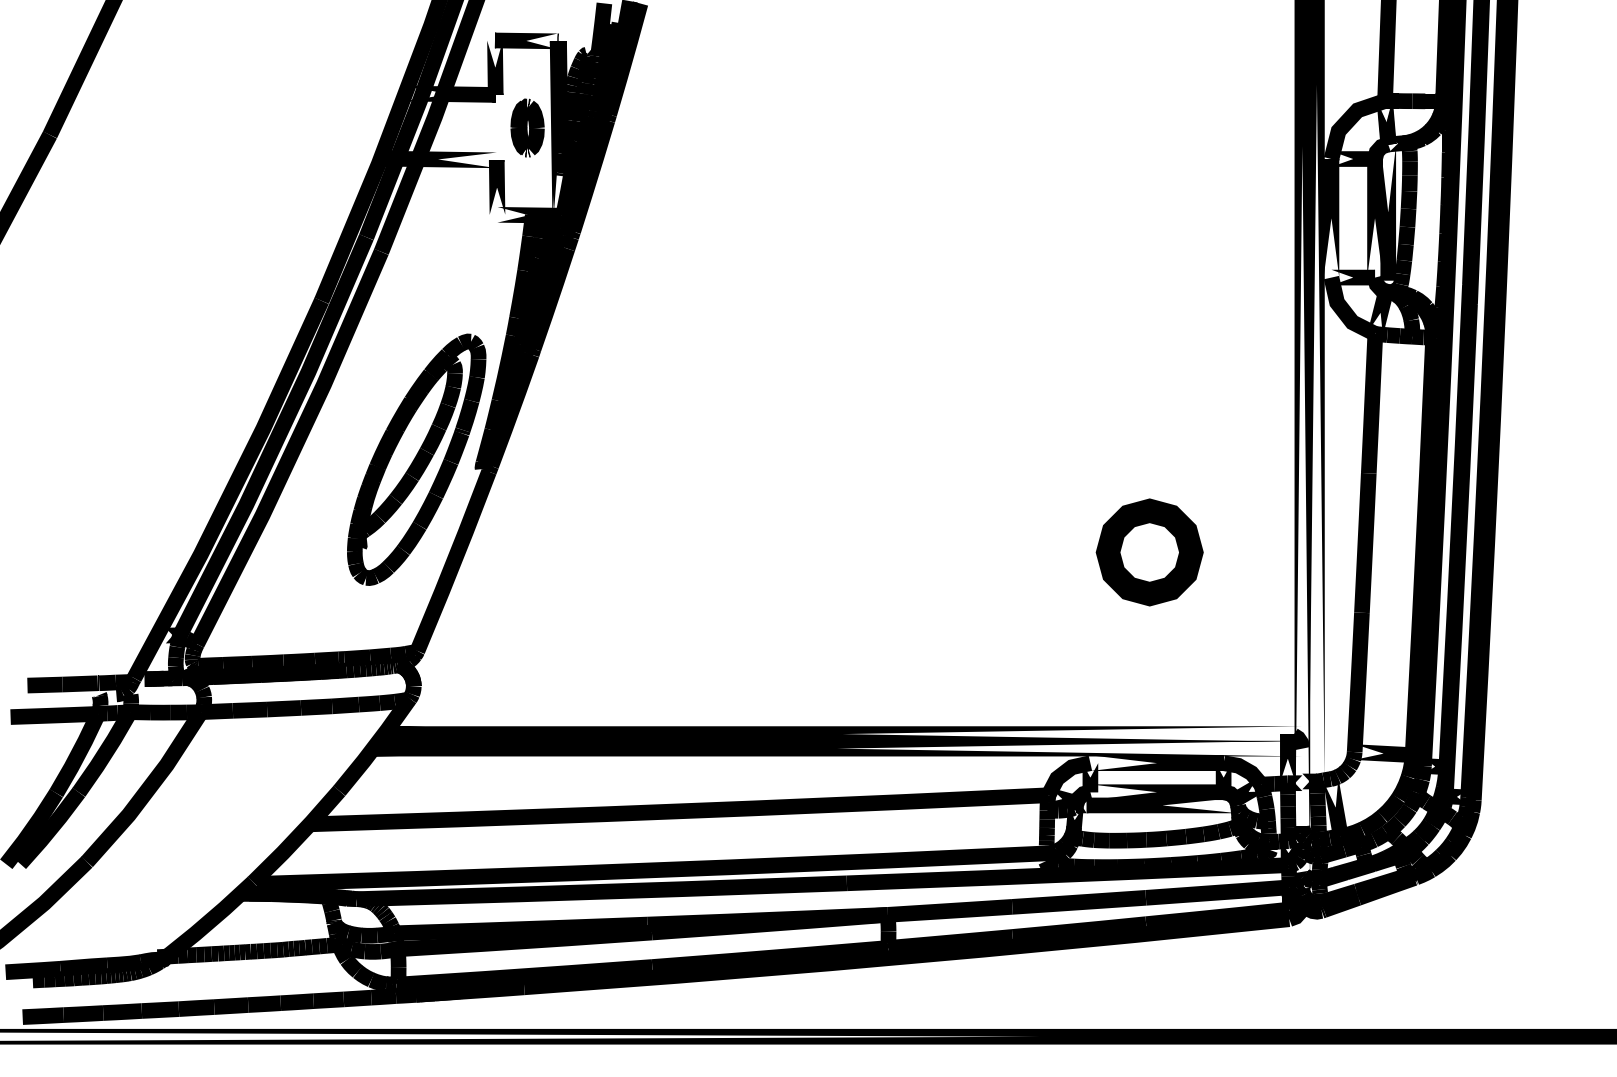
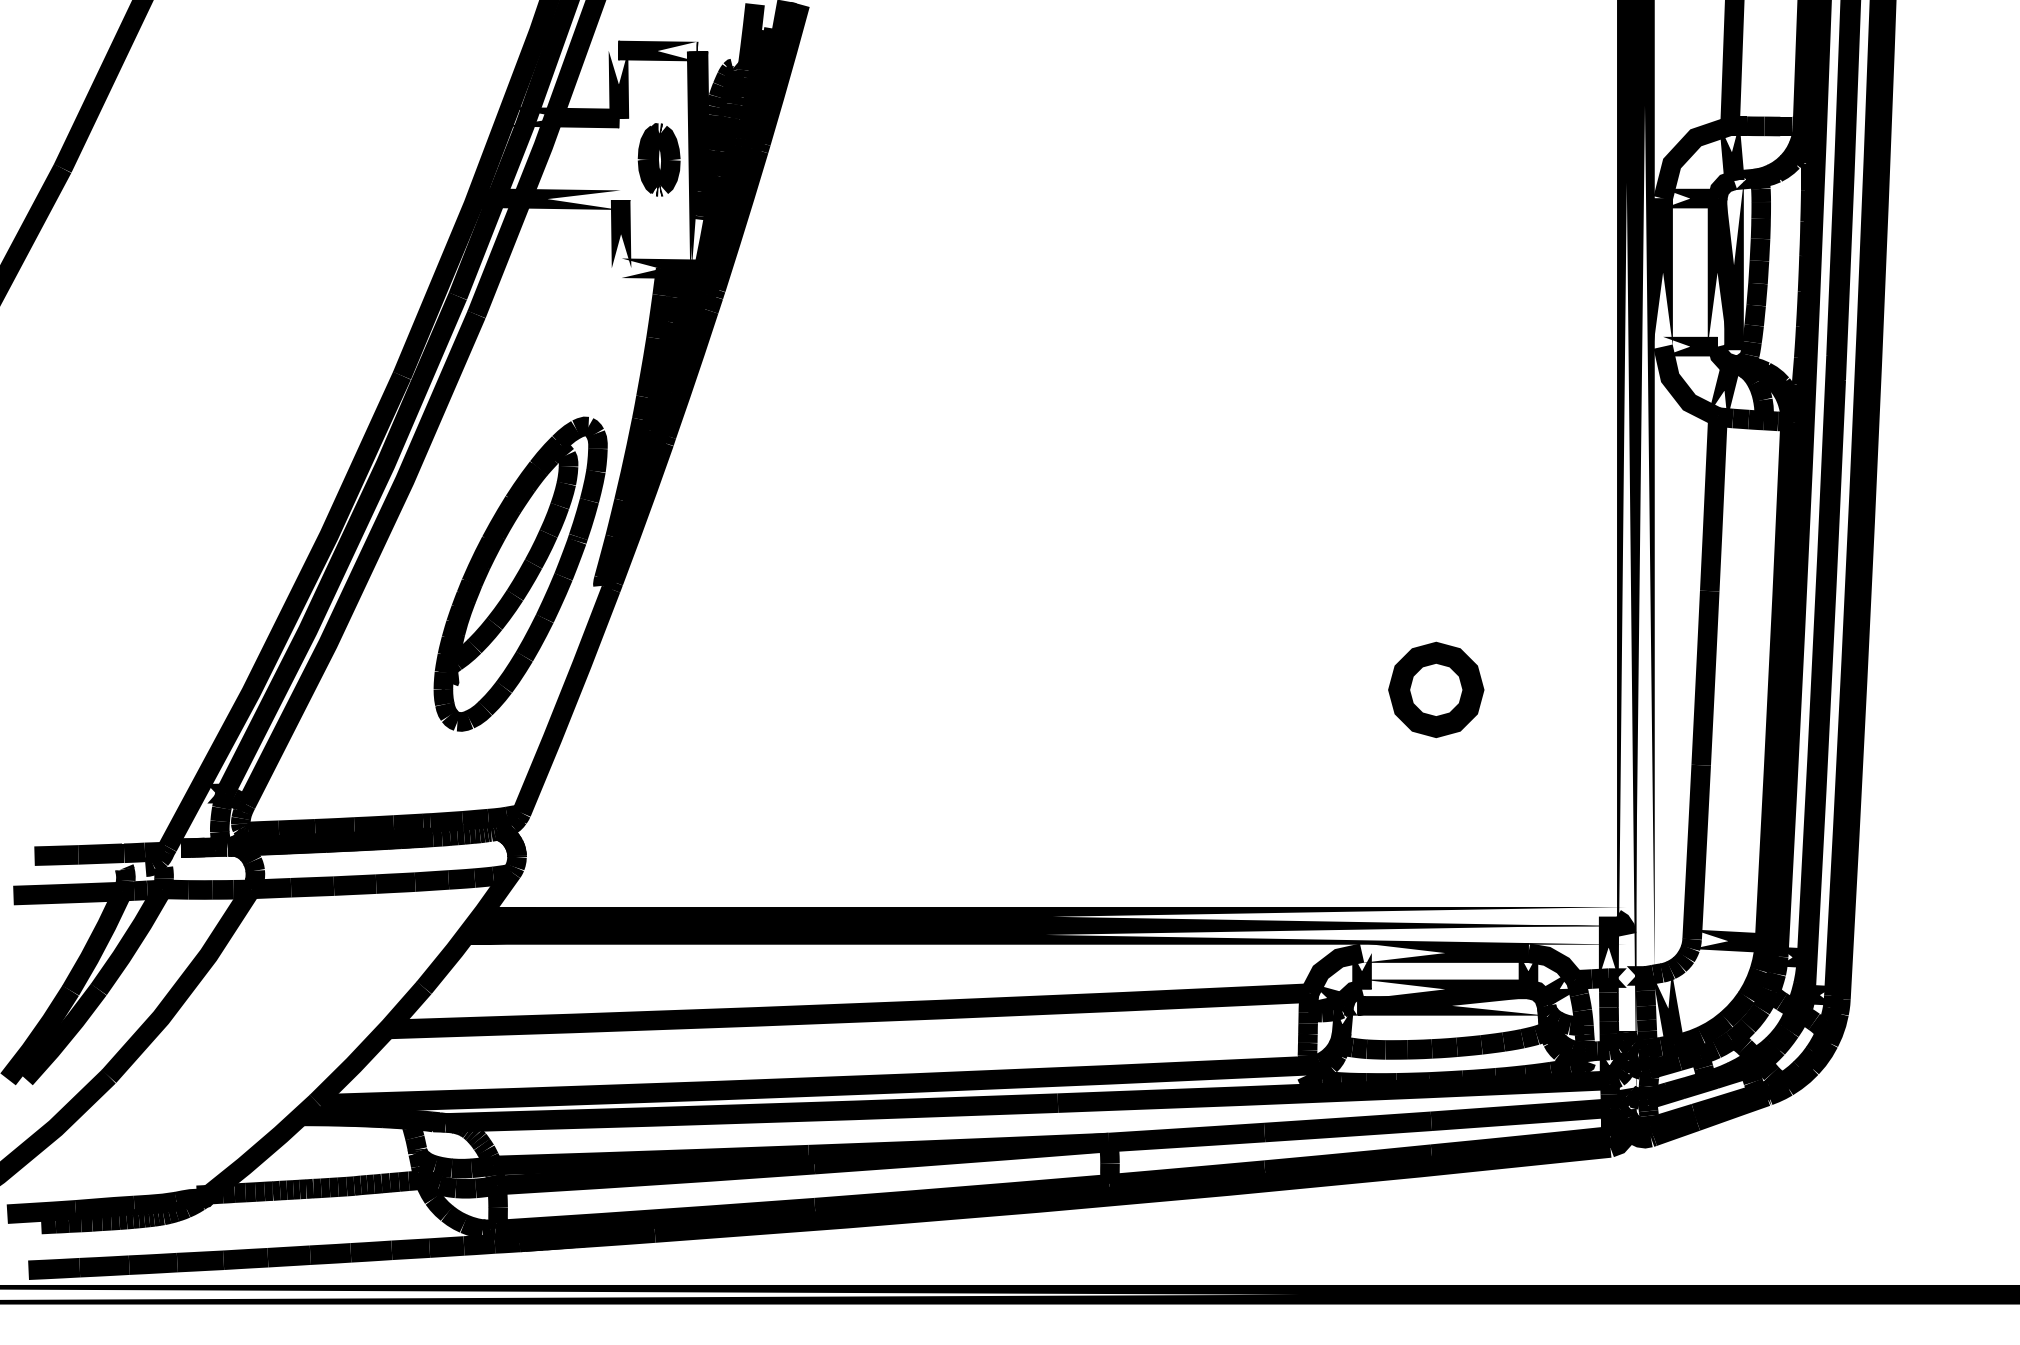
part: (1149, 552) -> (1436, 689), size x0.71

